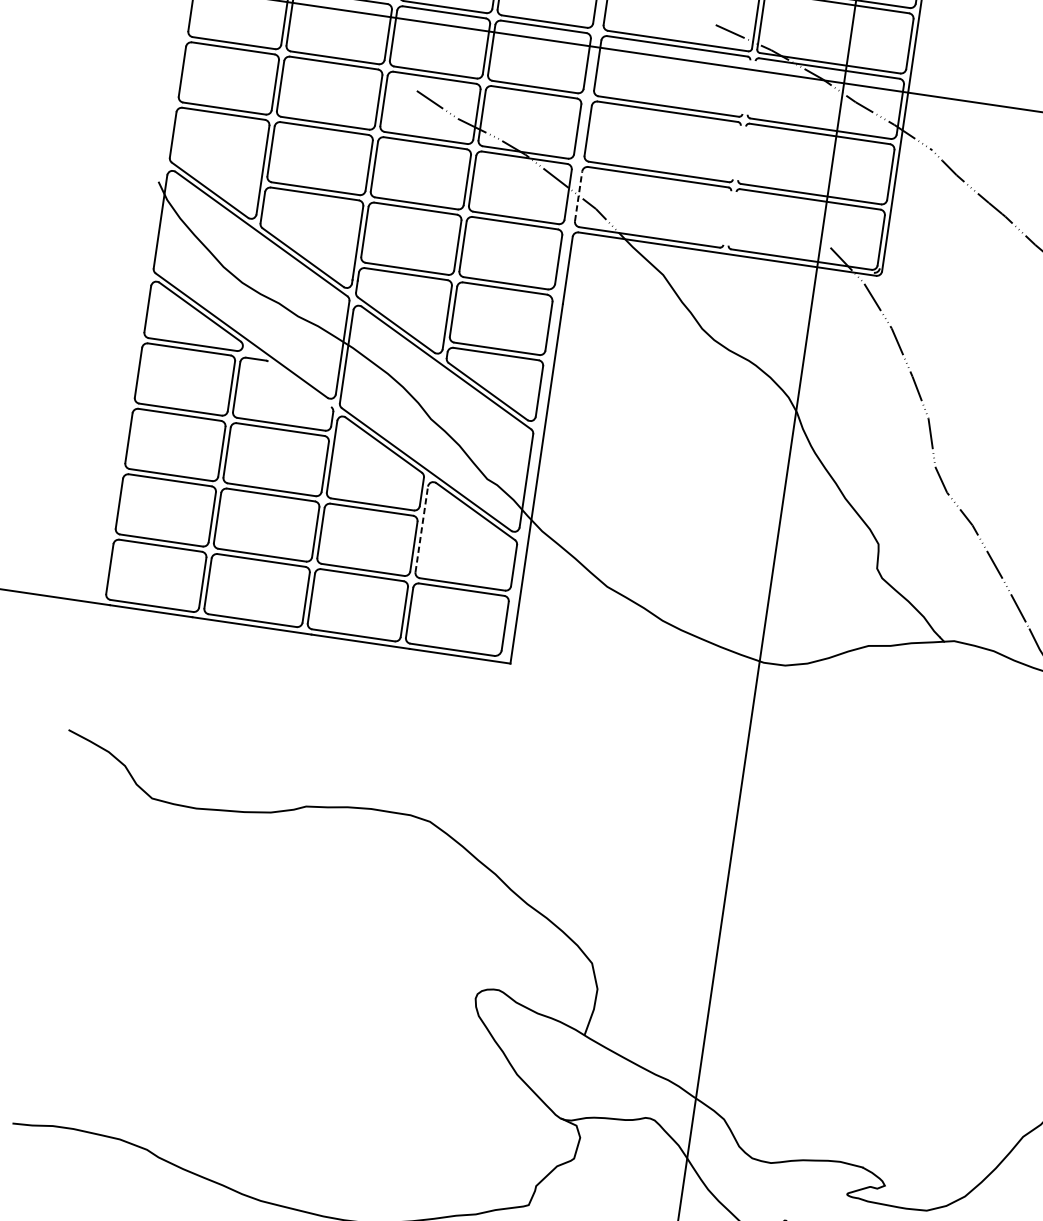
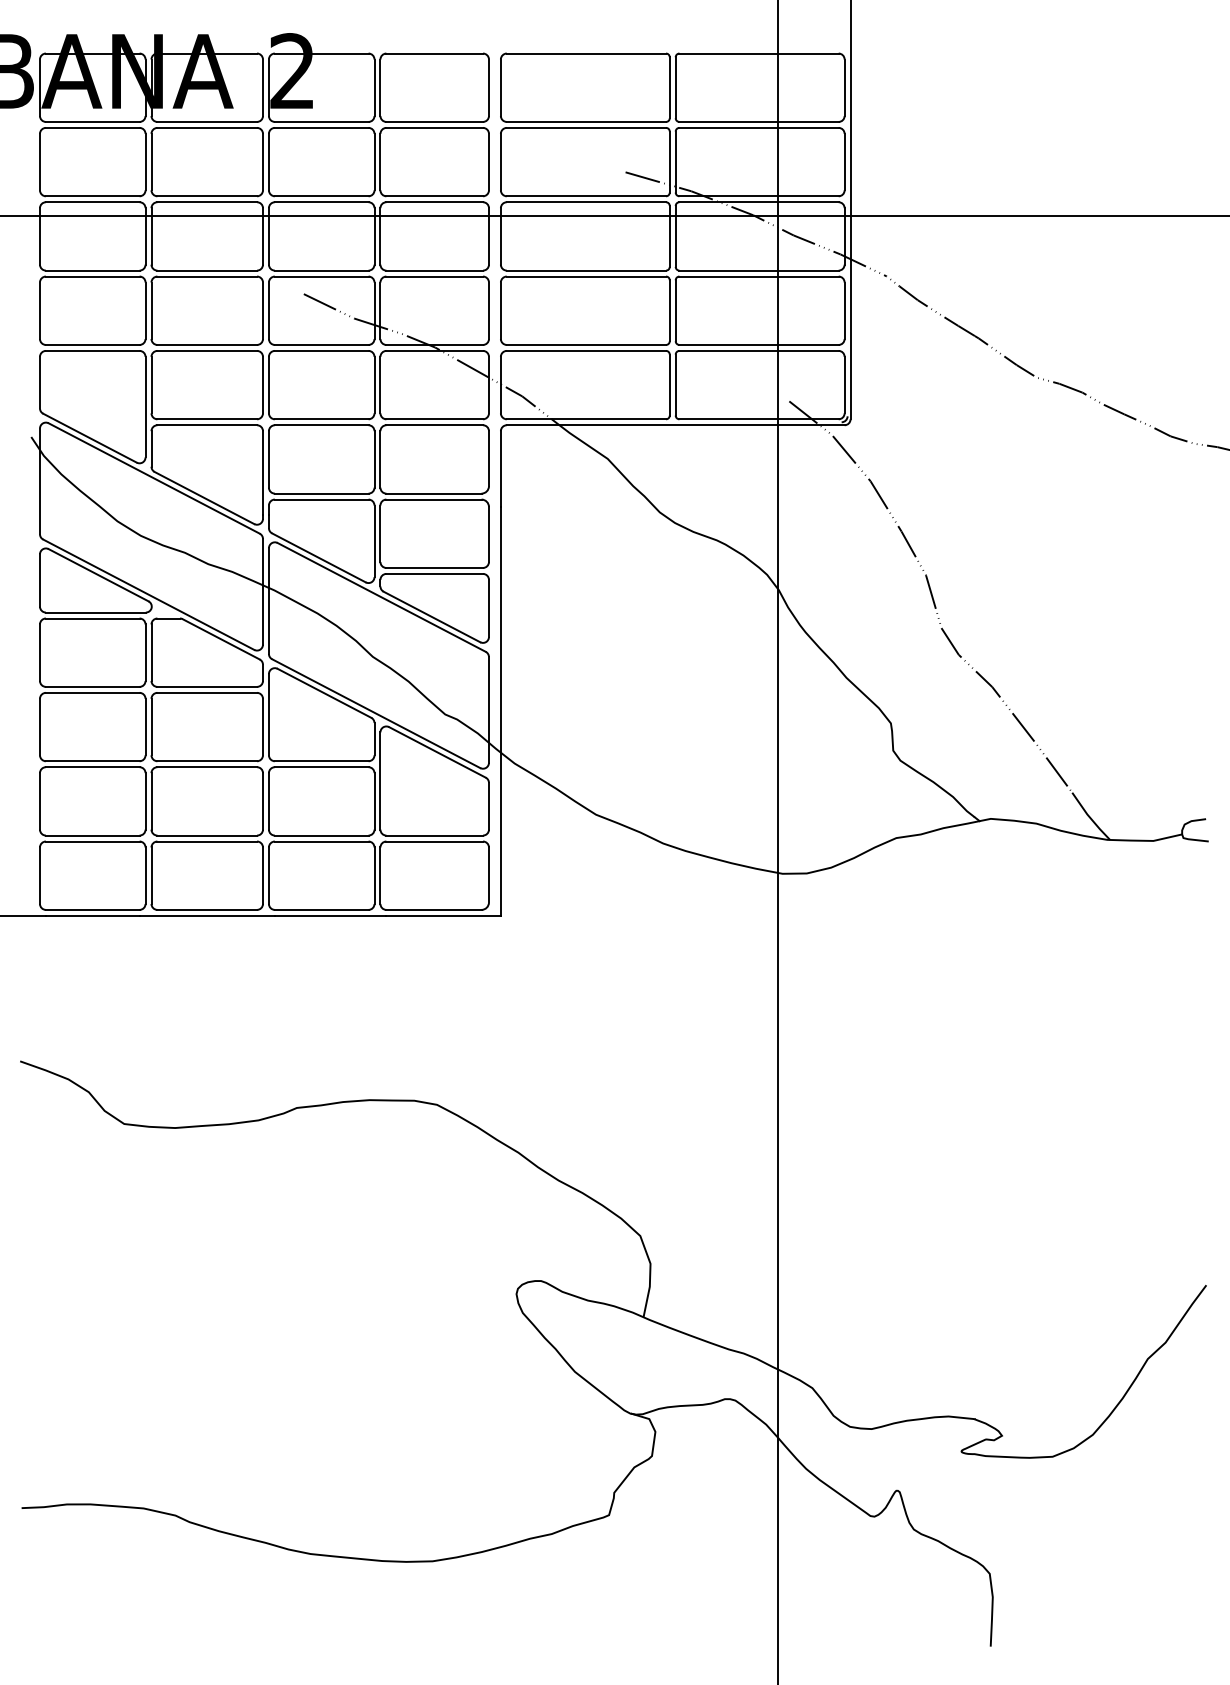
line: (746, 86) -> (669, 235), added
line: (751, 87) -> (675, 235), added
line: (736, 152) -> (669, 310), added
line: (741, 153) -> (675, 310), added
line: (578, 195) -> (500, 384), dashed -> solid
line: (727, 217) -> (669, 384), added
line: (732, 218) -> (675, 384), added
line: (299, 384) -> (220, 639), added
line: (421, 529) -> (380, 781), dashed -> solid

